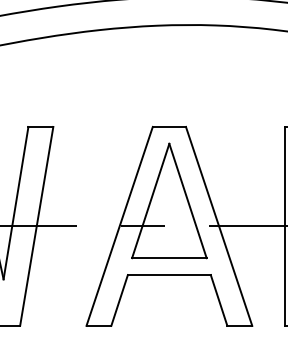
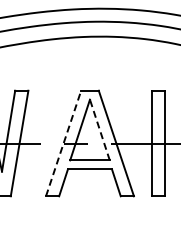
line: (187, 201) -> (99, 130), solid -> dashed
line: (119, 226) -> (63, 143), solid -> dashed

